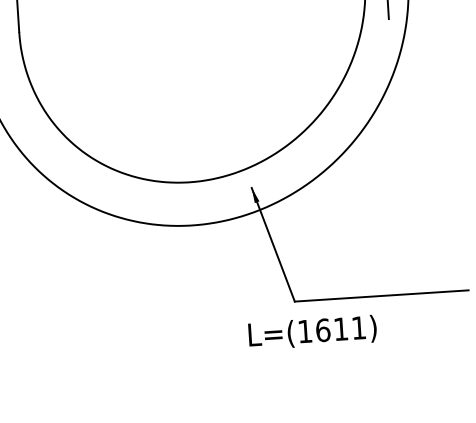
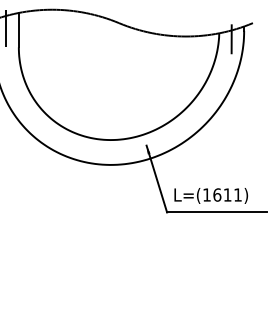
text: (311, 331) -> (210, 195), moved

